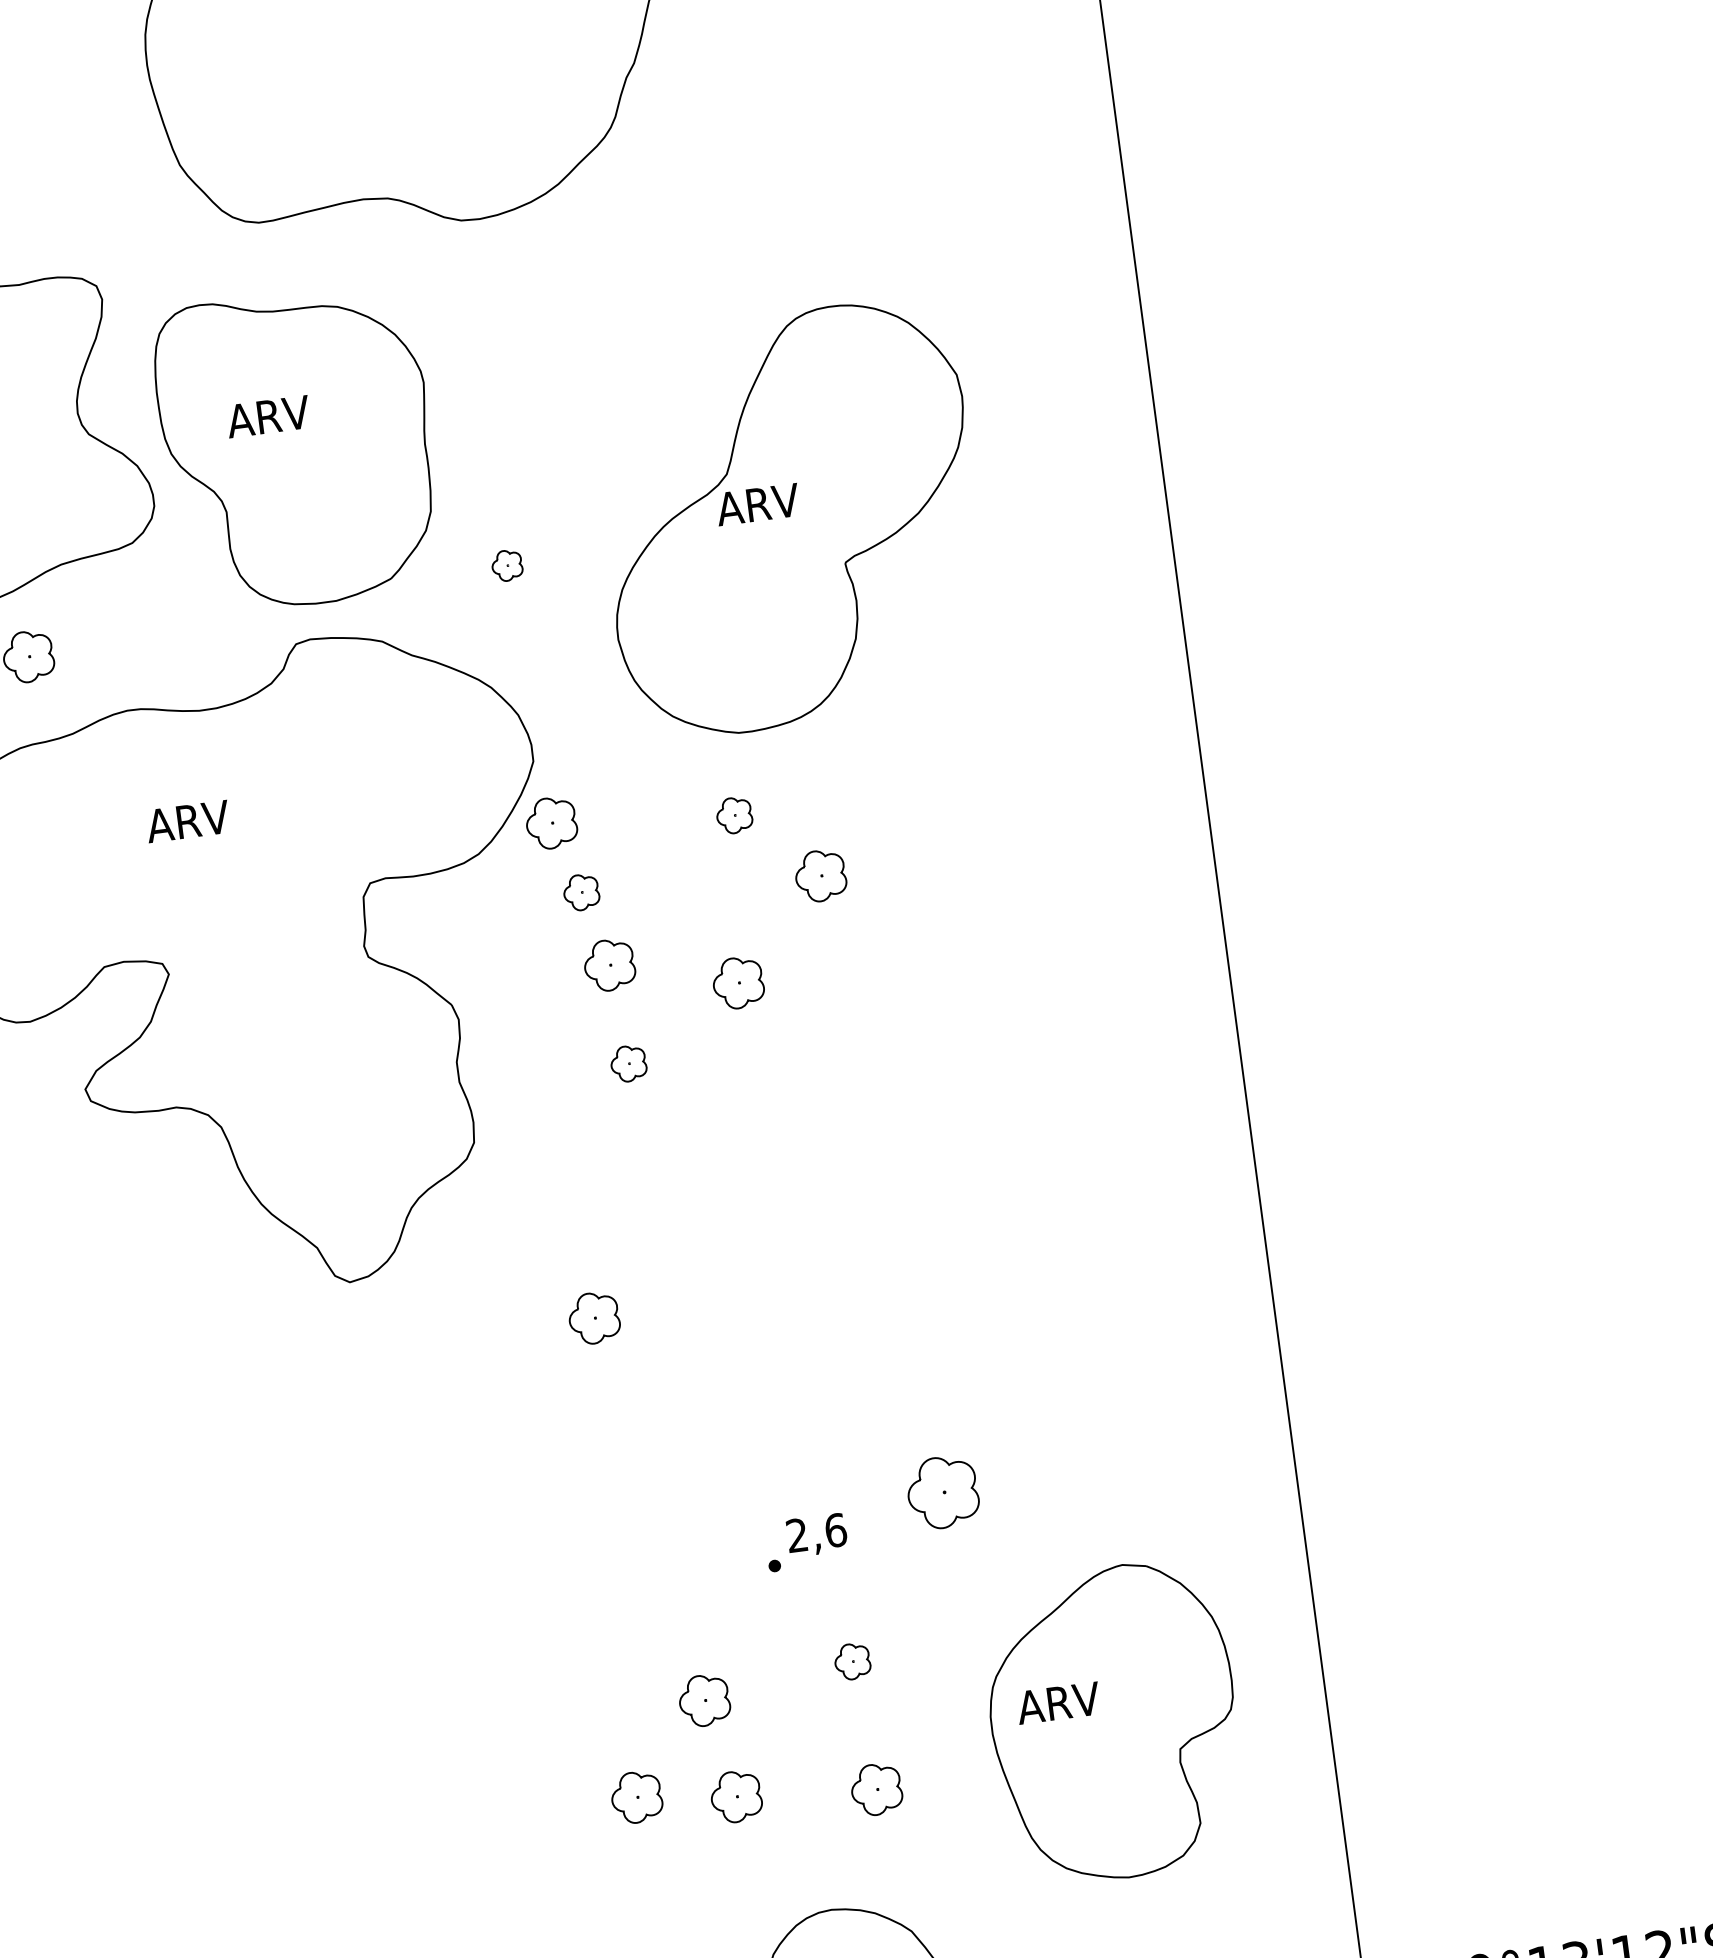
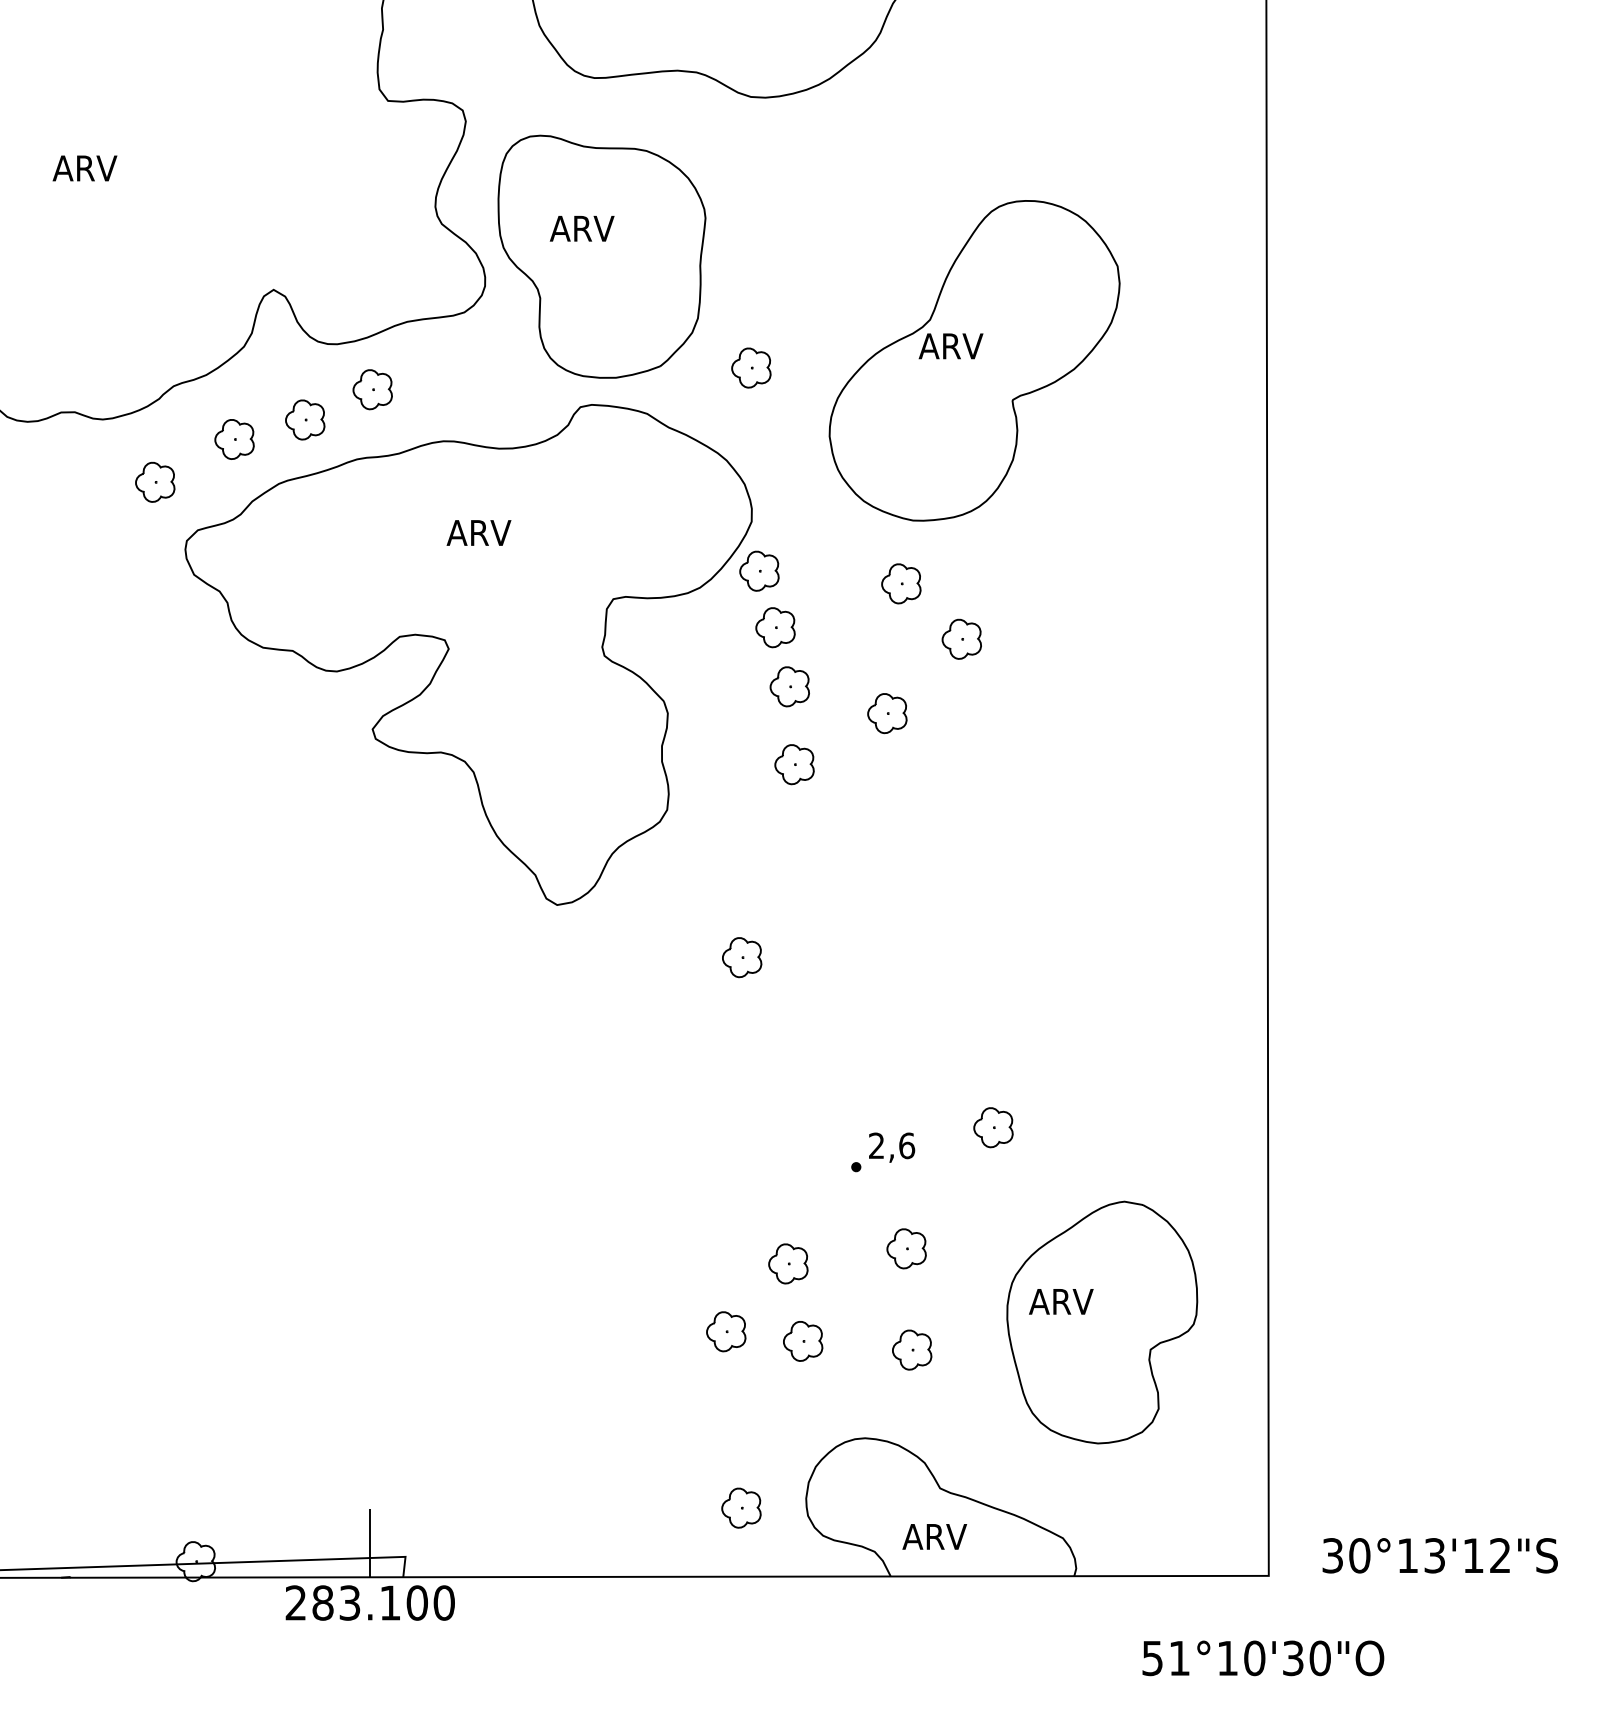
part: (507, 565) -> (751, 367), size x1.67
part: (734, 815) -> (901, 583), size x1.43
part: (581, 892) -> (775, 627), size x1.43
part: (628, 1063) -> (794, 764), size x1.43
part: (942, 1492) -> (993, 1127), size x0.71
part: (852, 1661) -> (906, 1248), size x1.43

